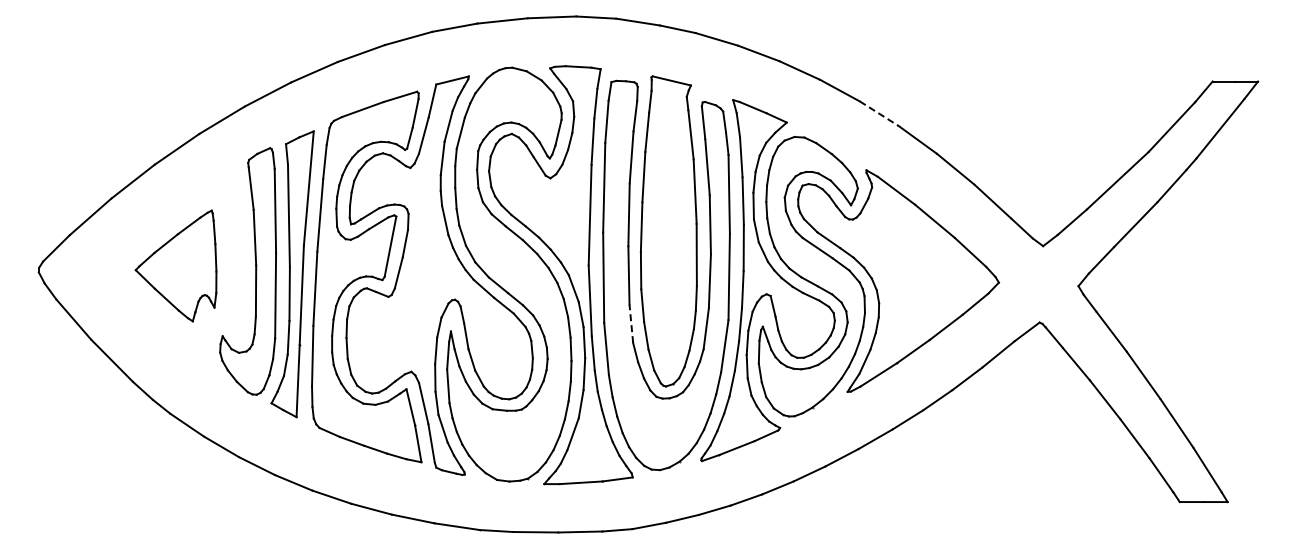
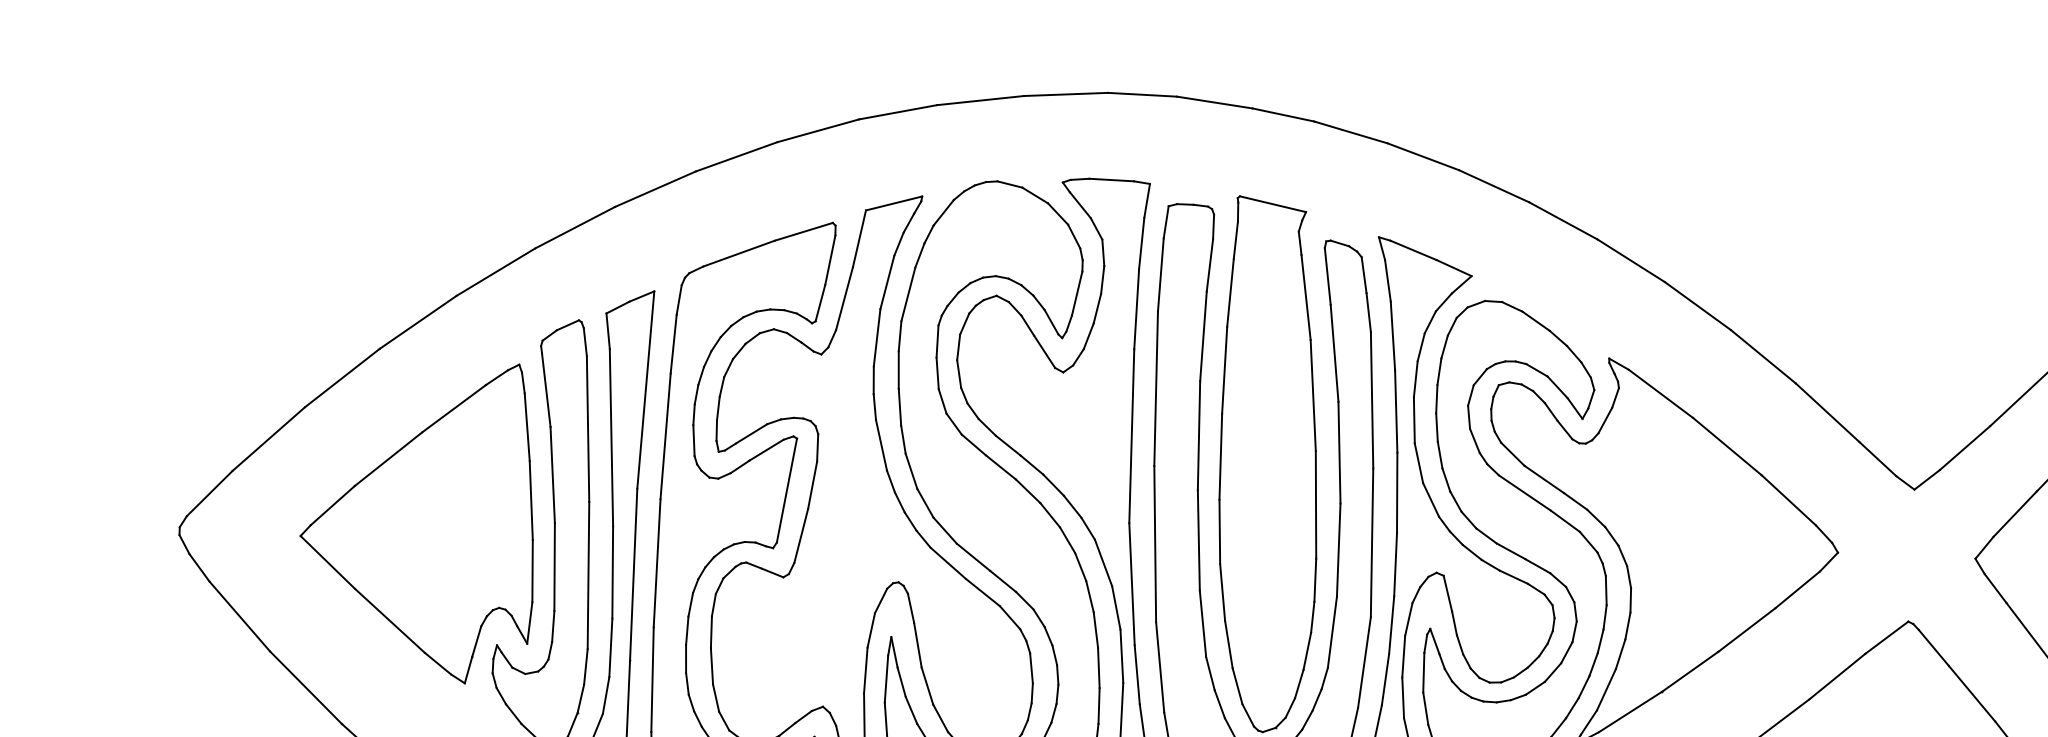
line: (879, 113) -> (1631, 260), dashed -> solid
part: (175, 265) -> (415, 523), size x1.67
line: (631, 323) -> (1203, 623), dashed -> solid

